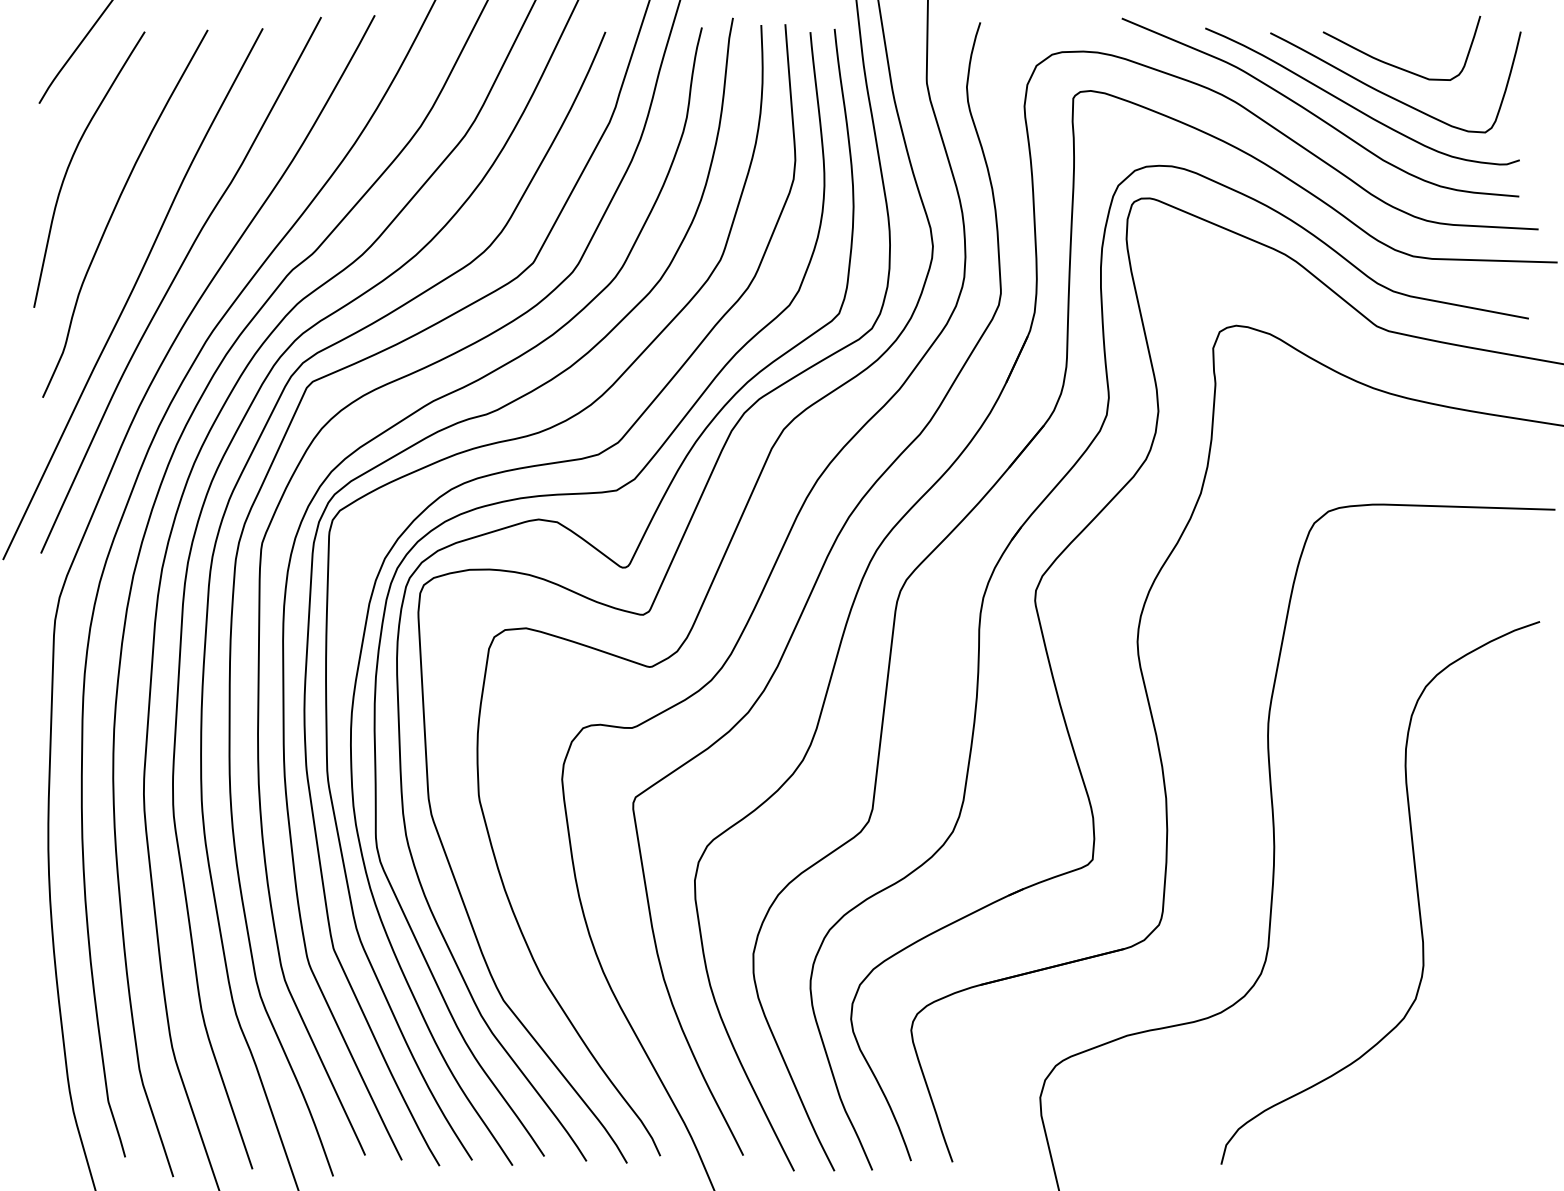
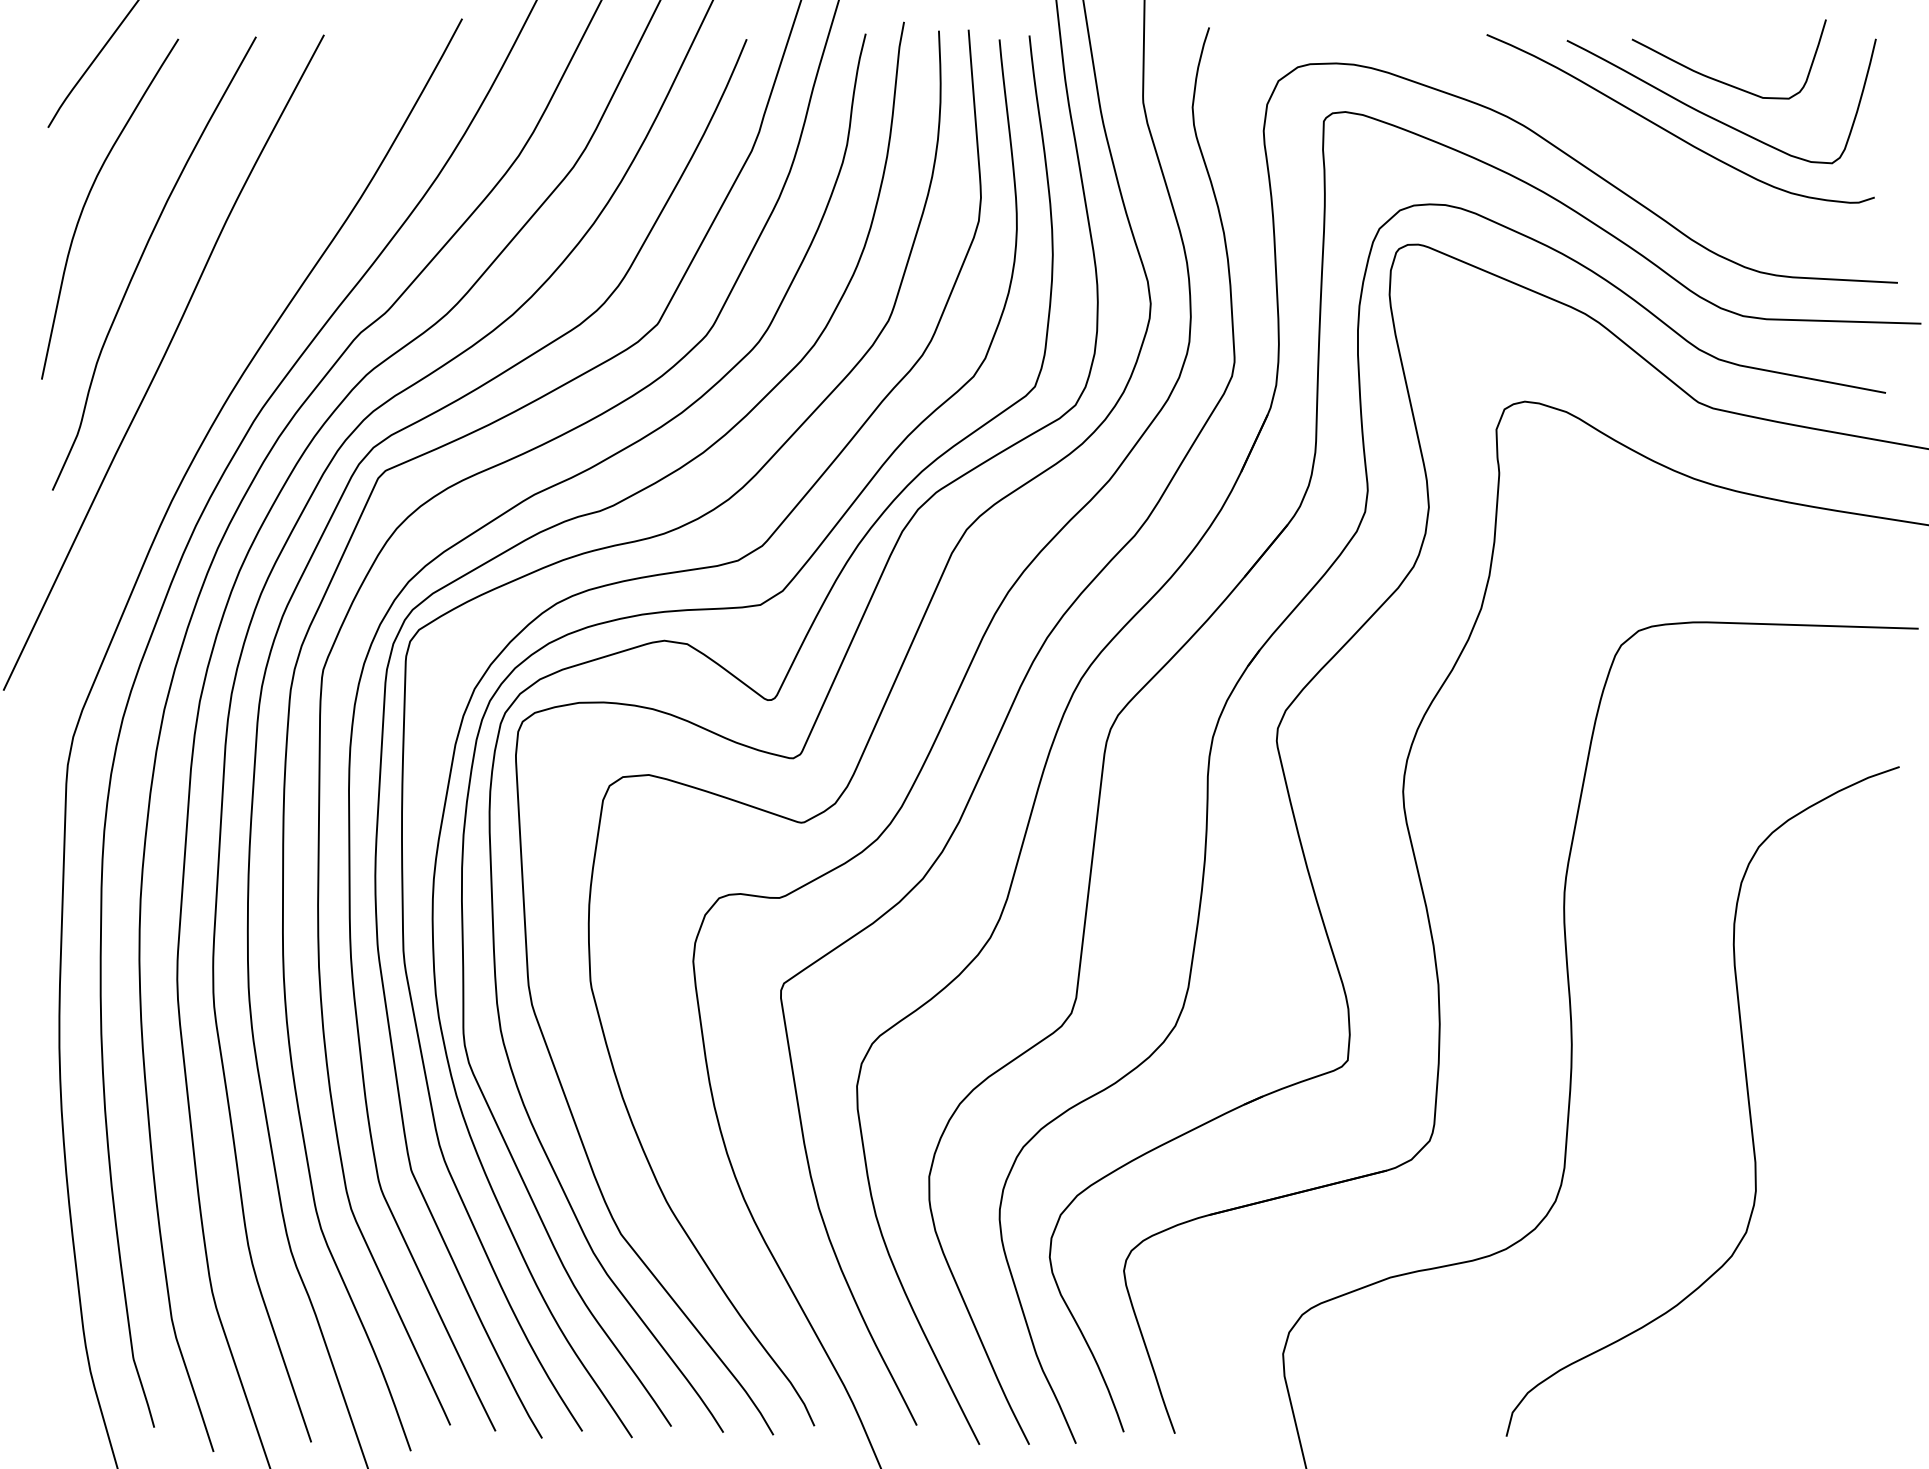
curve: (1314, 113) -> (1621, 139), removed
curve: (174, 280) -> (215, 345), removed

